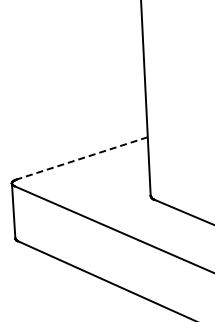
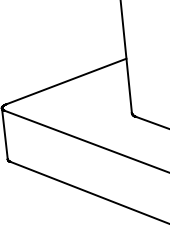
line: (82, 158) -> (66, 81), dashed -> solid

